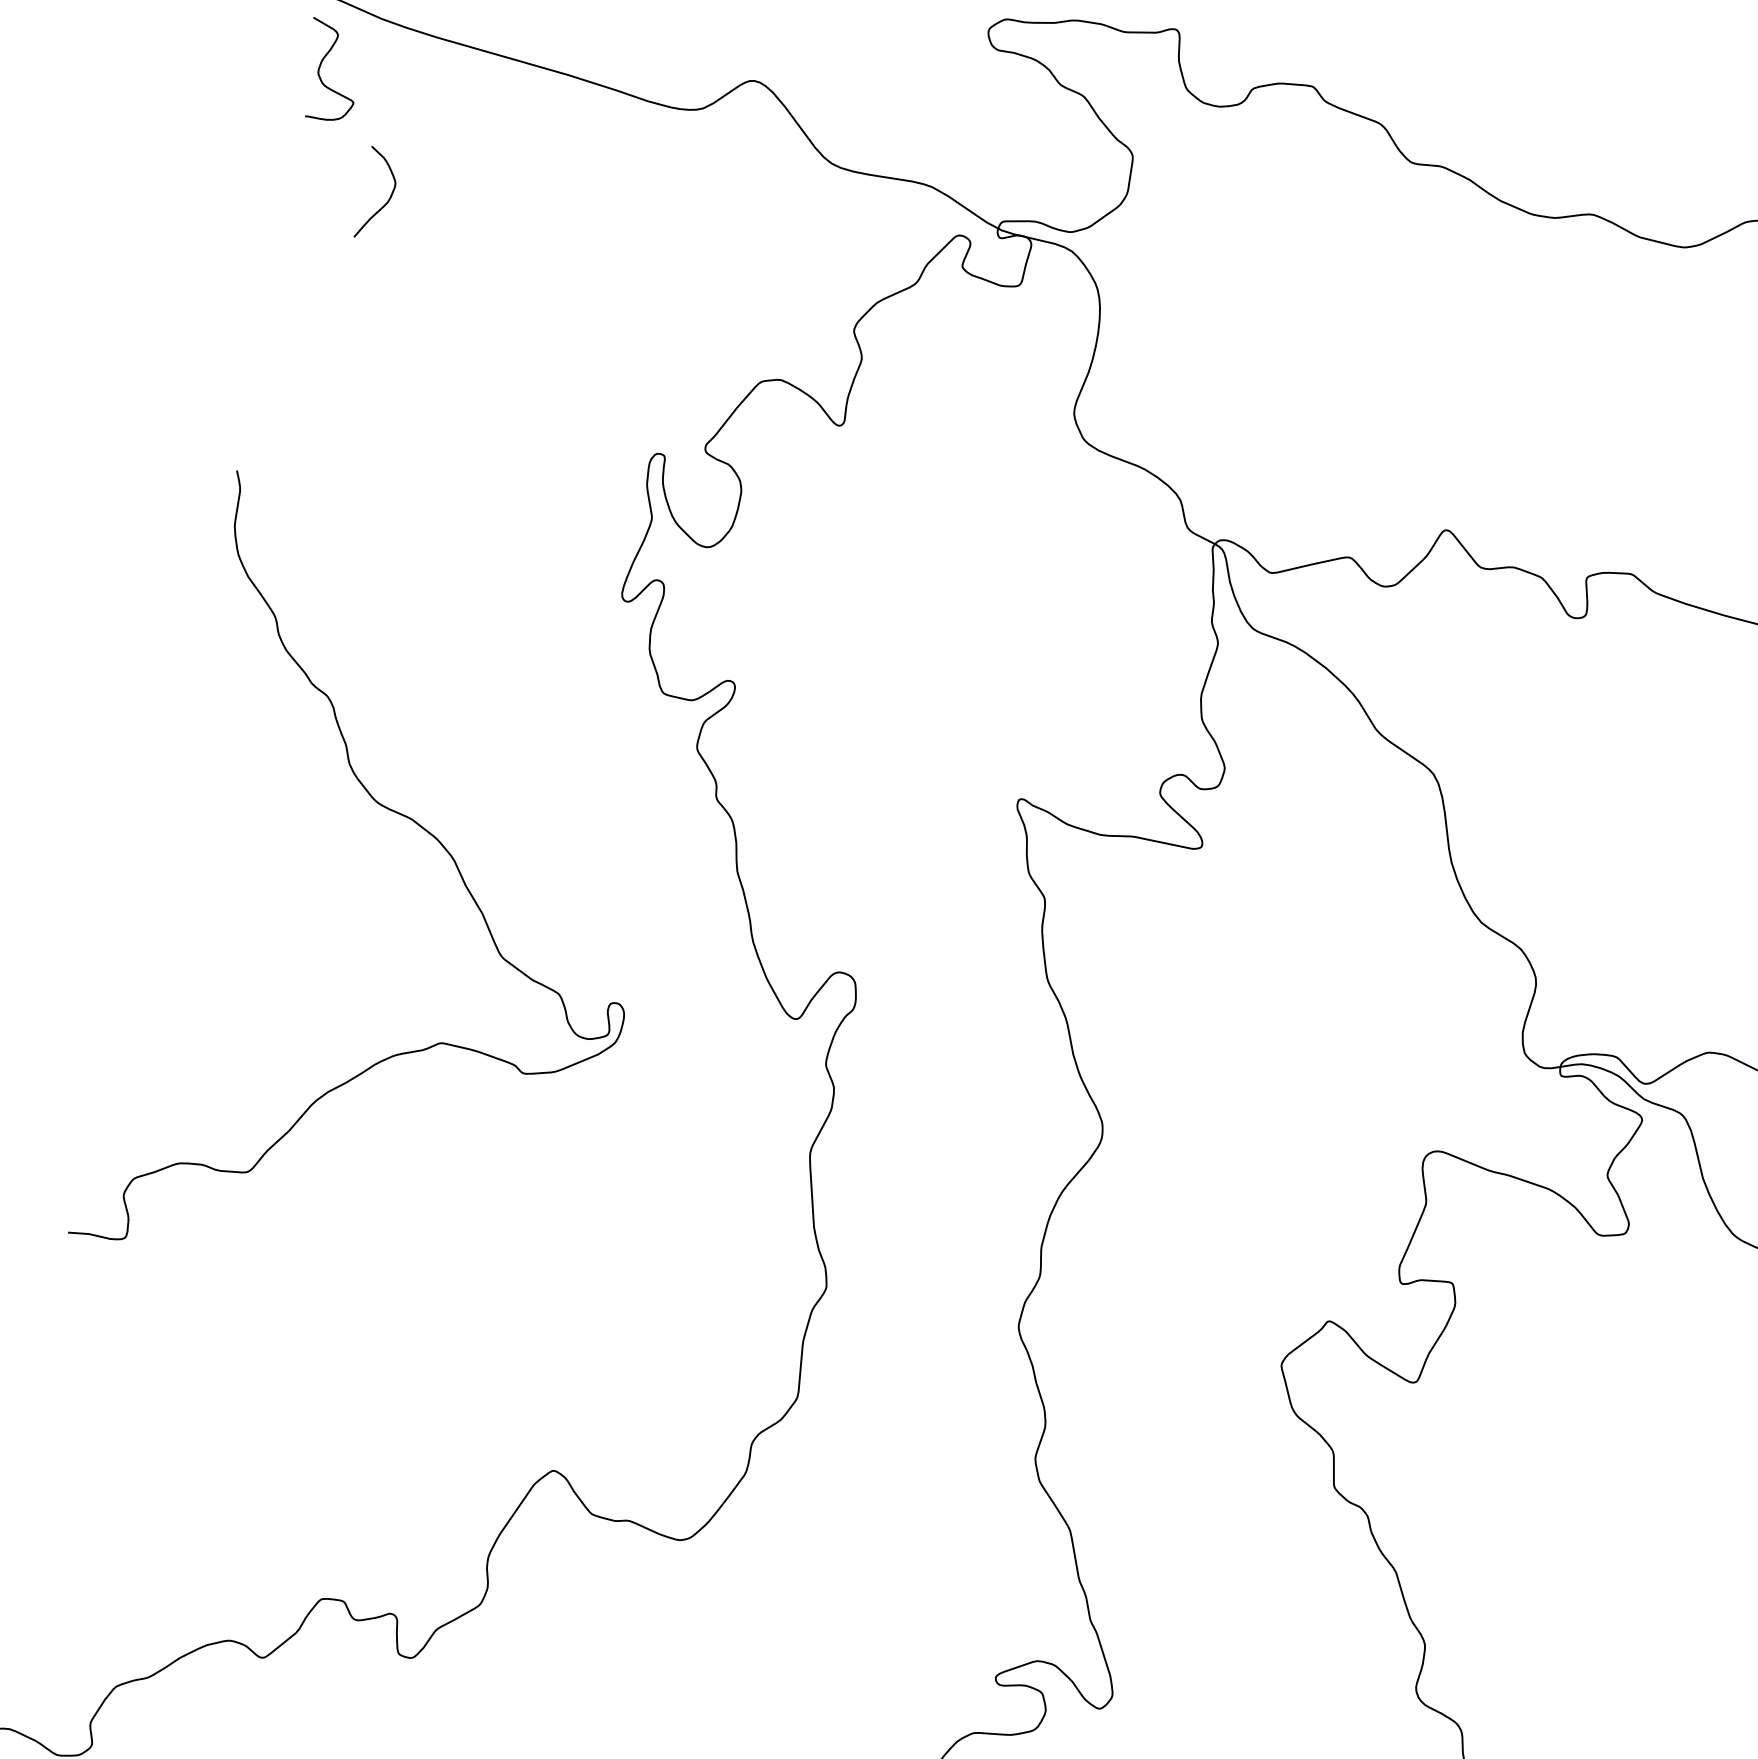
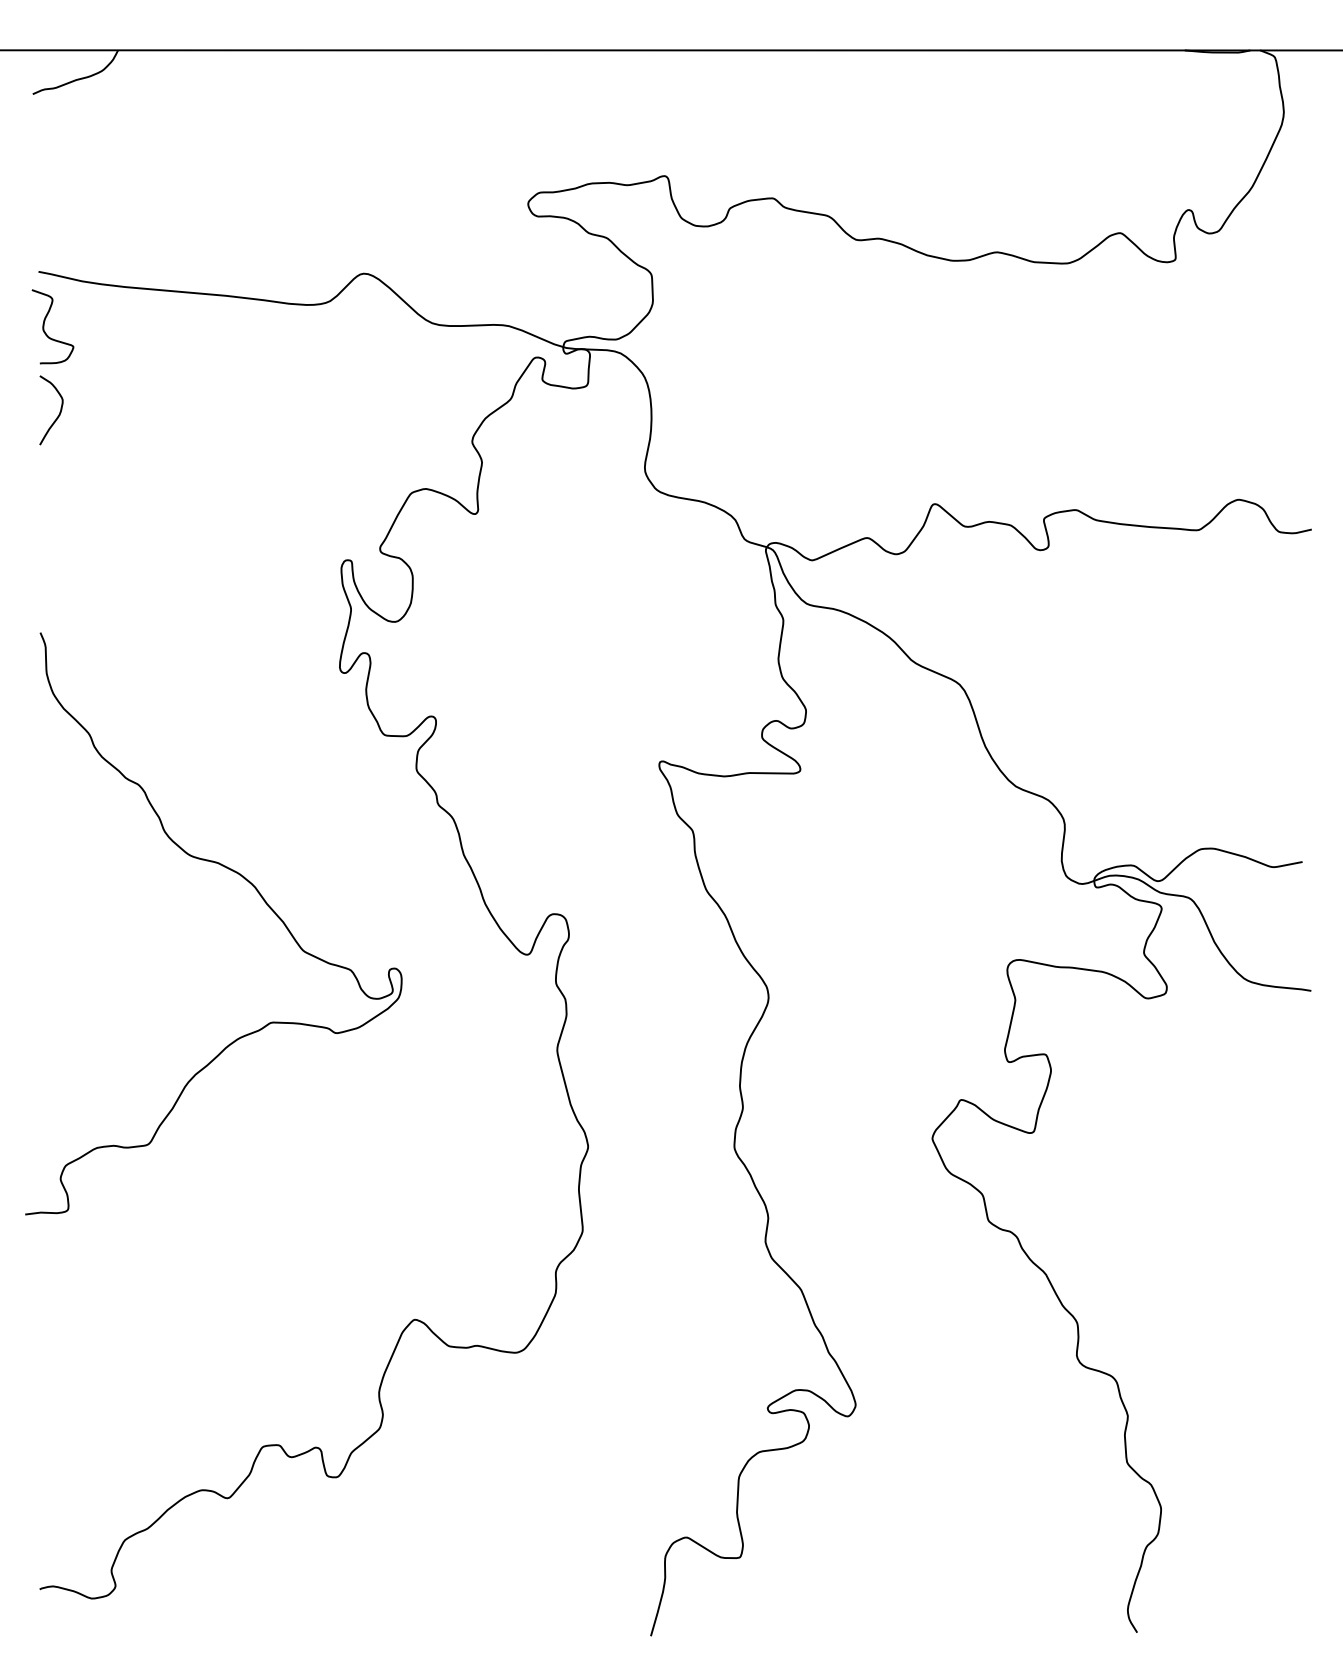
curve: (388, 198) -> (59, 411), moved

